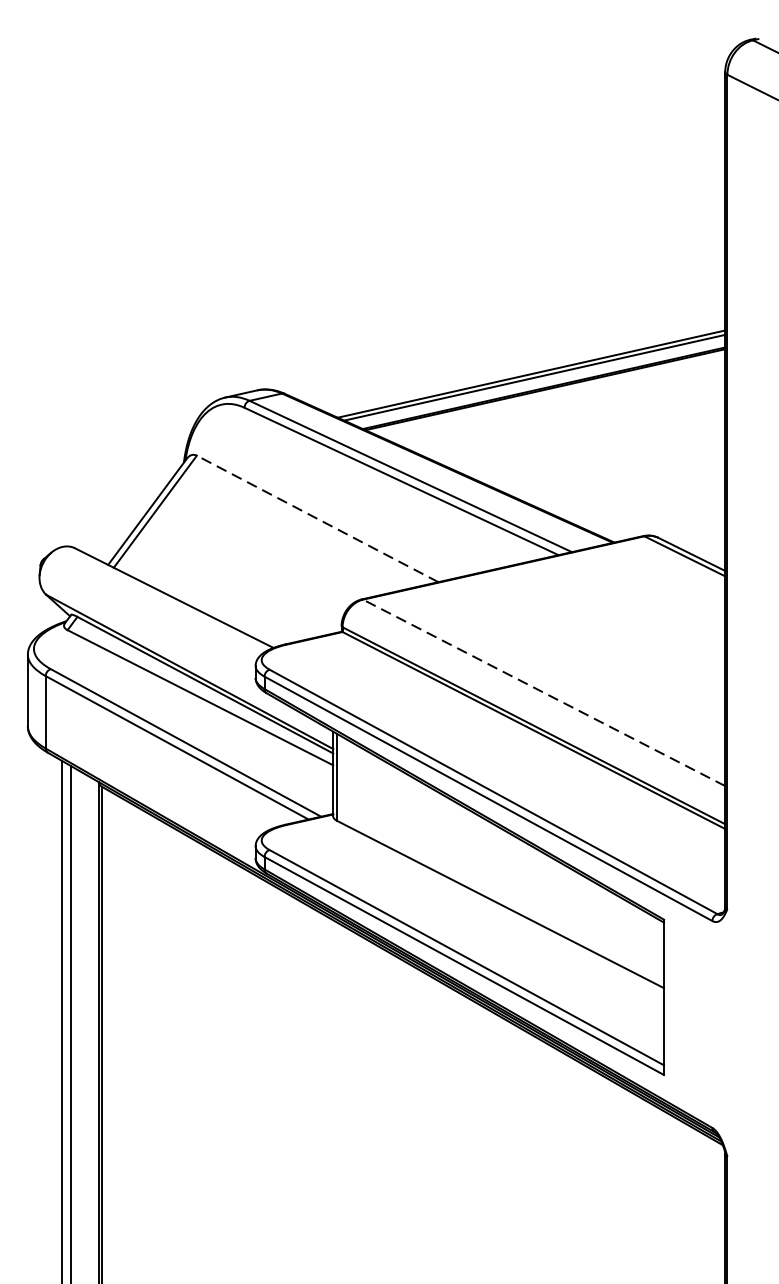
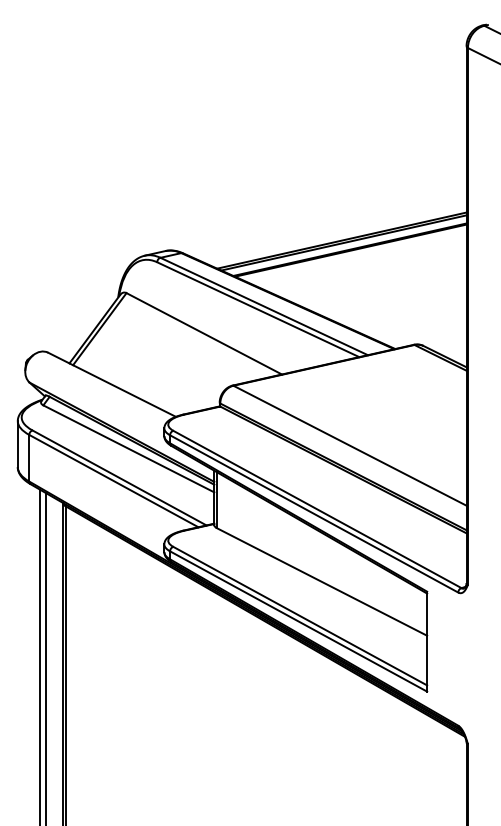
line: (318, 518) -> (204, 333), dashed -> solid
line: (543, 692) -> (349, 445), dashed -> solid

